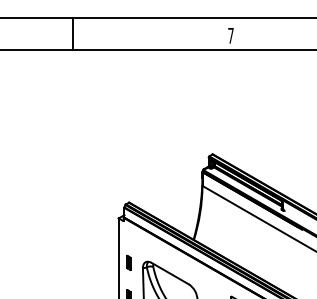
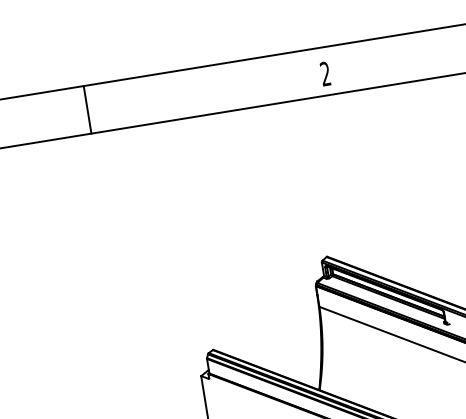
text: (230, 35) -> (324, 73), 7 -> 2

